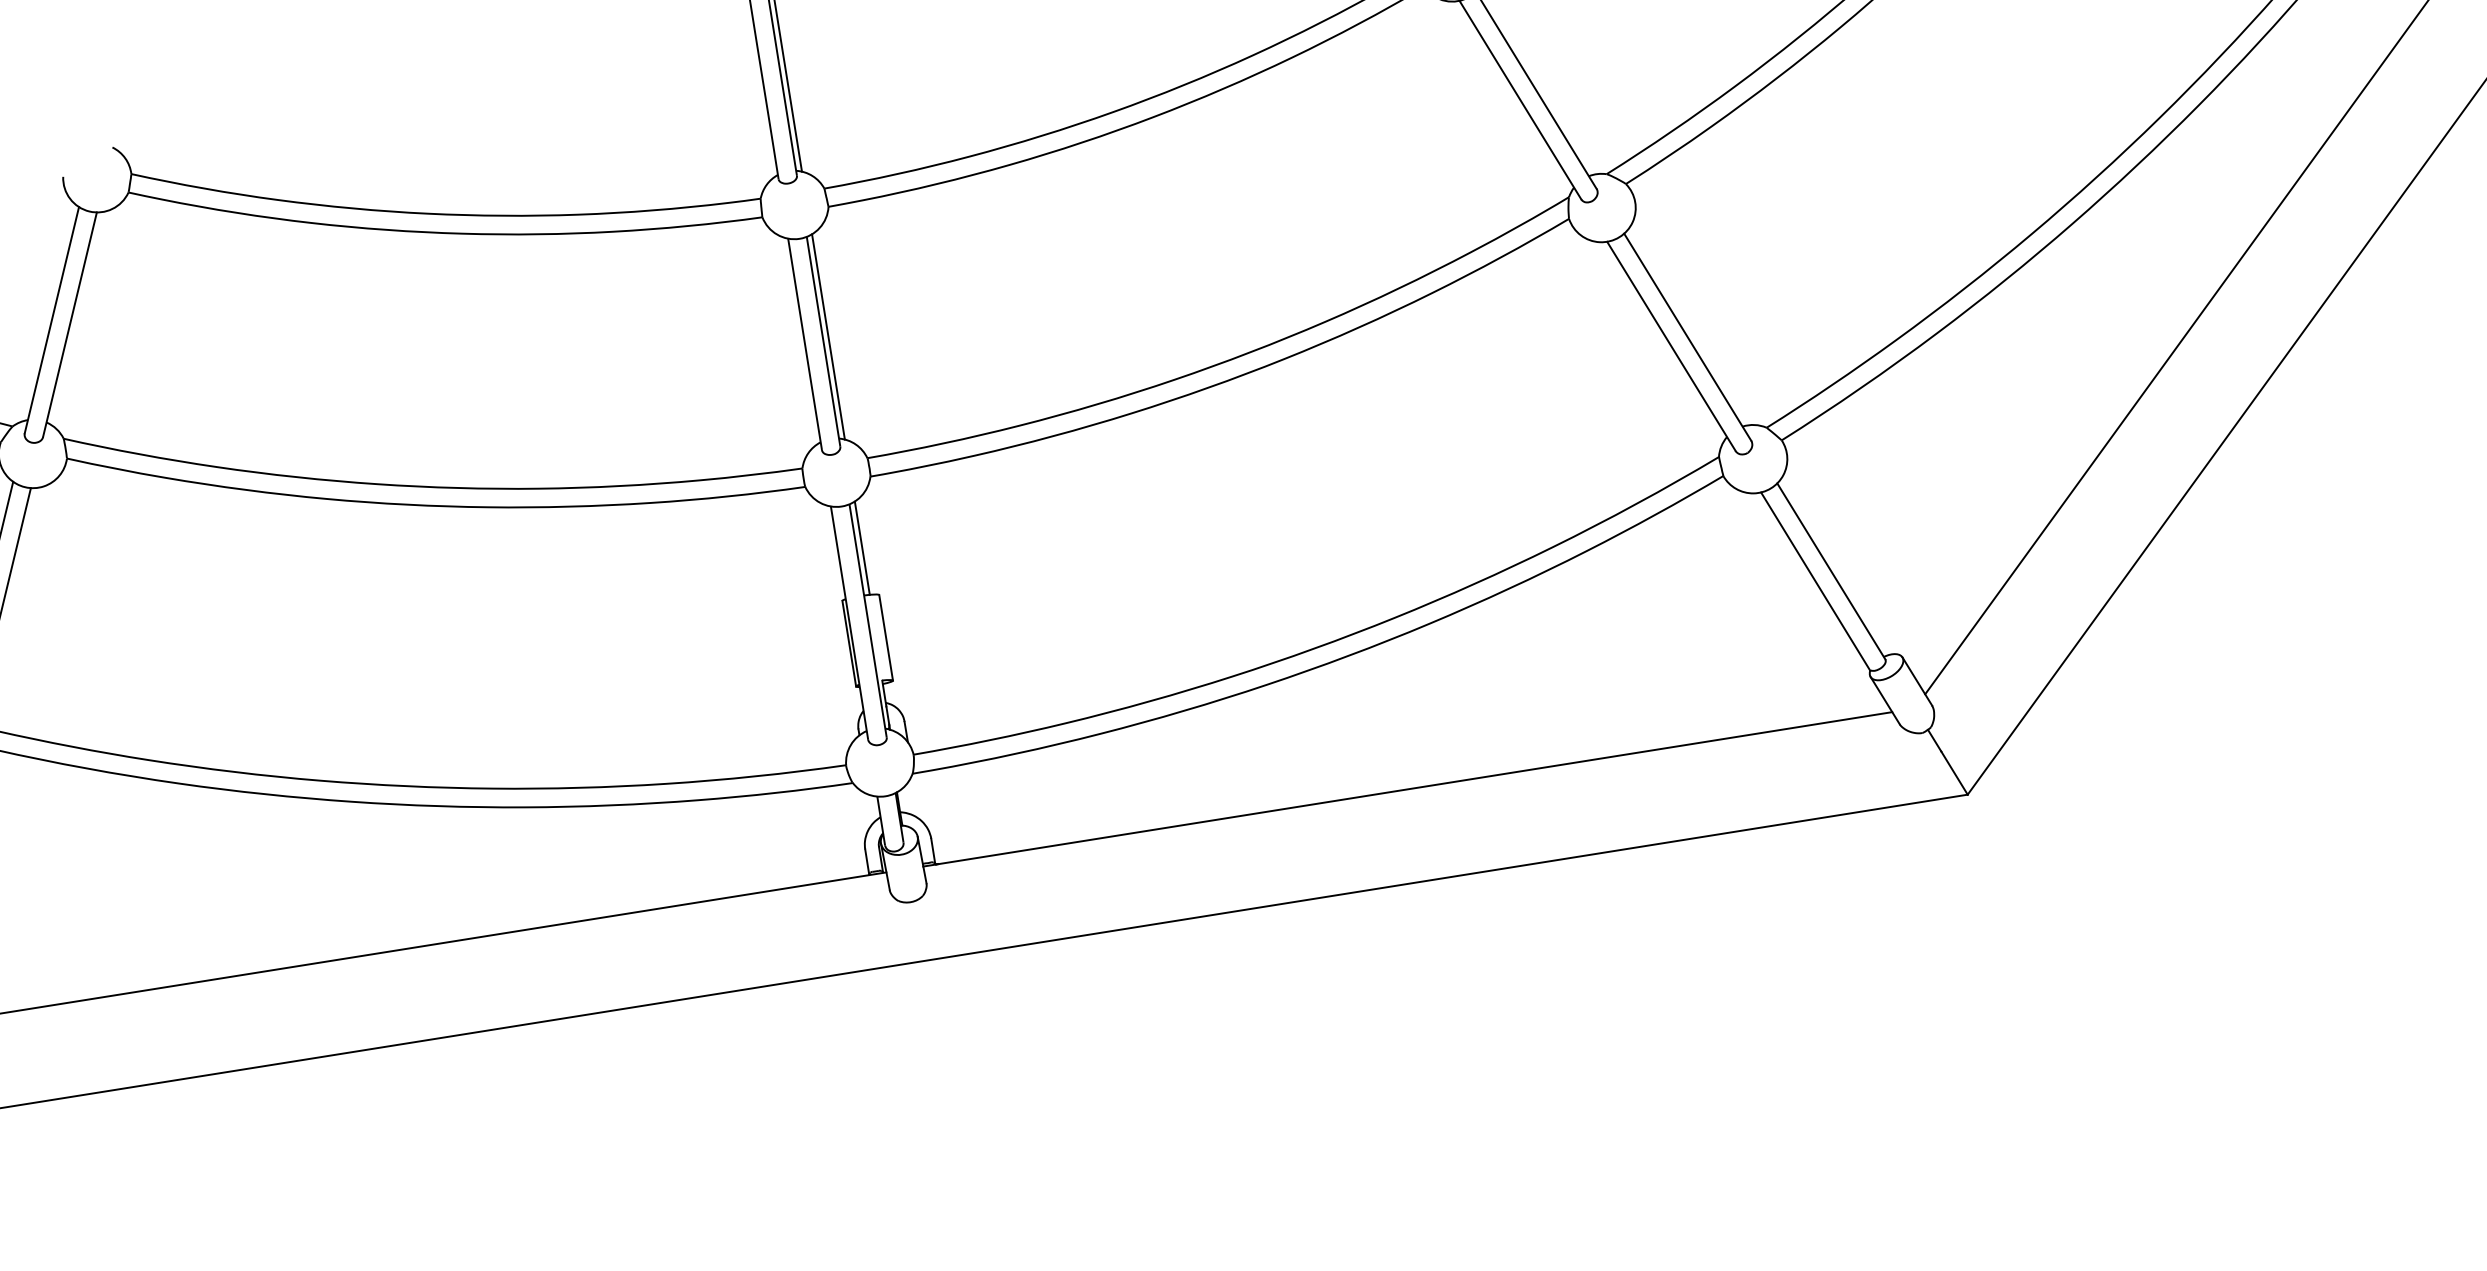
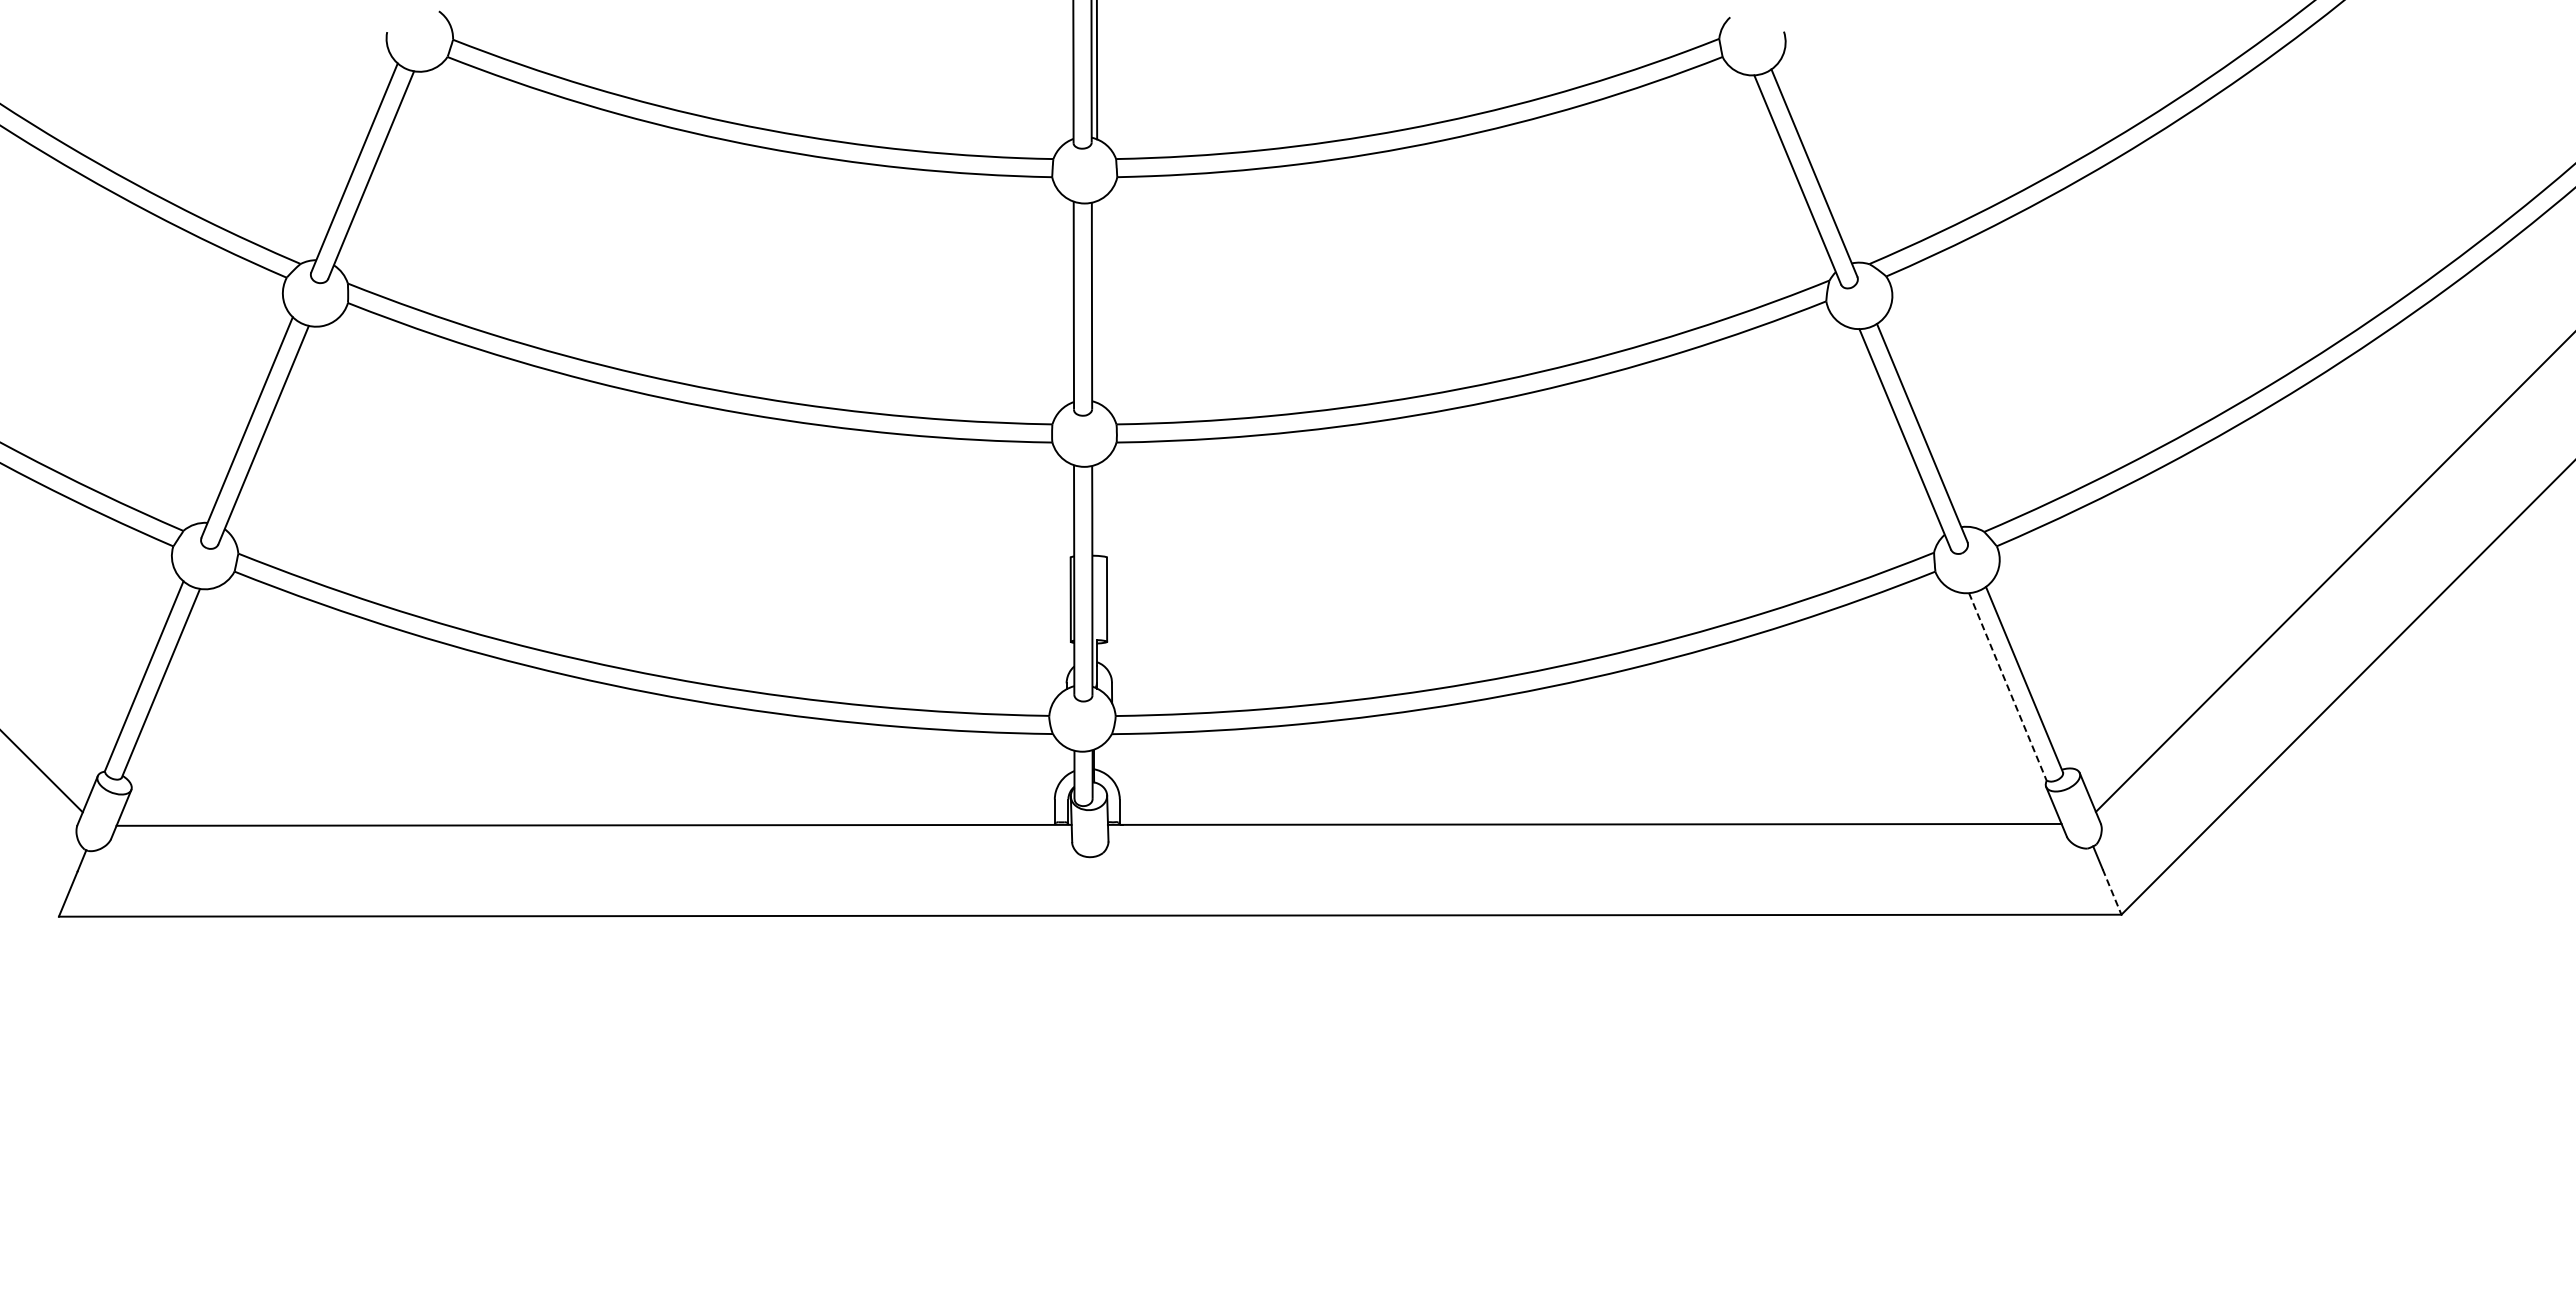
line: (828, 337) -> (1097, 302), removed
line: (861, 547) -> (1097, 509), removed
line: (1815, 582) -> (2007, 687), solid -> dashed
line: (1955, 773) -> (2112, 892), solid -> dashed

